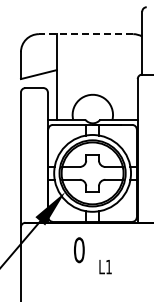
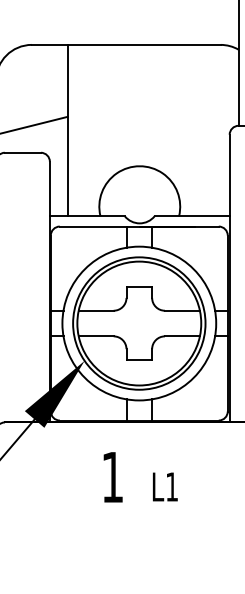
line: (85, 34) -> (125, 45), dashed -> solid
text: (79, 250) -> (113, 477), 0 -> 1
text: (105, 267) -> (165, 487), moved

